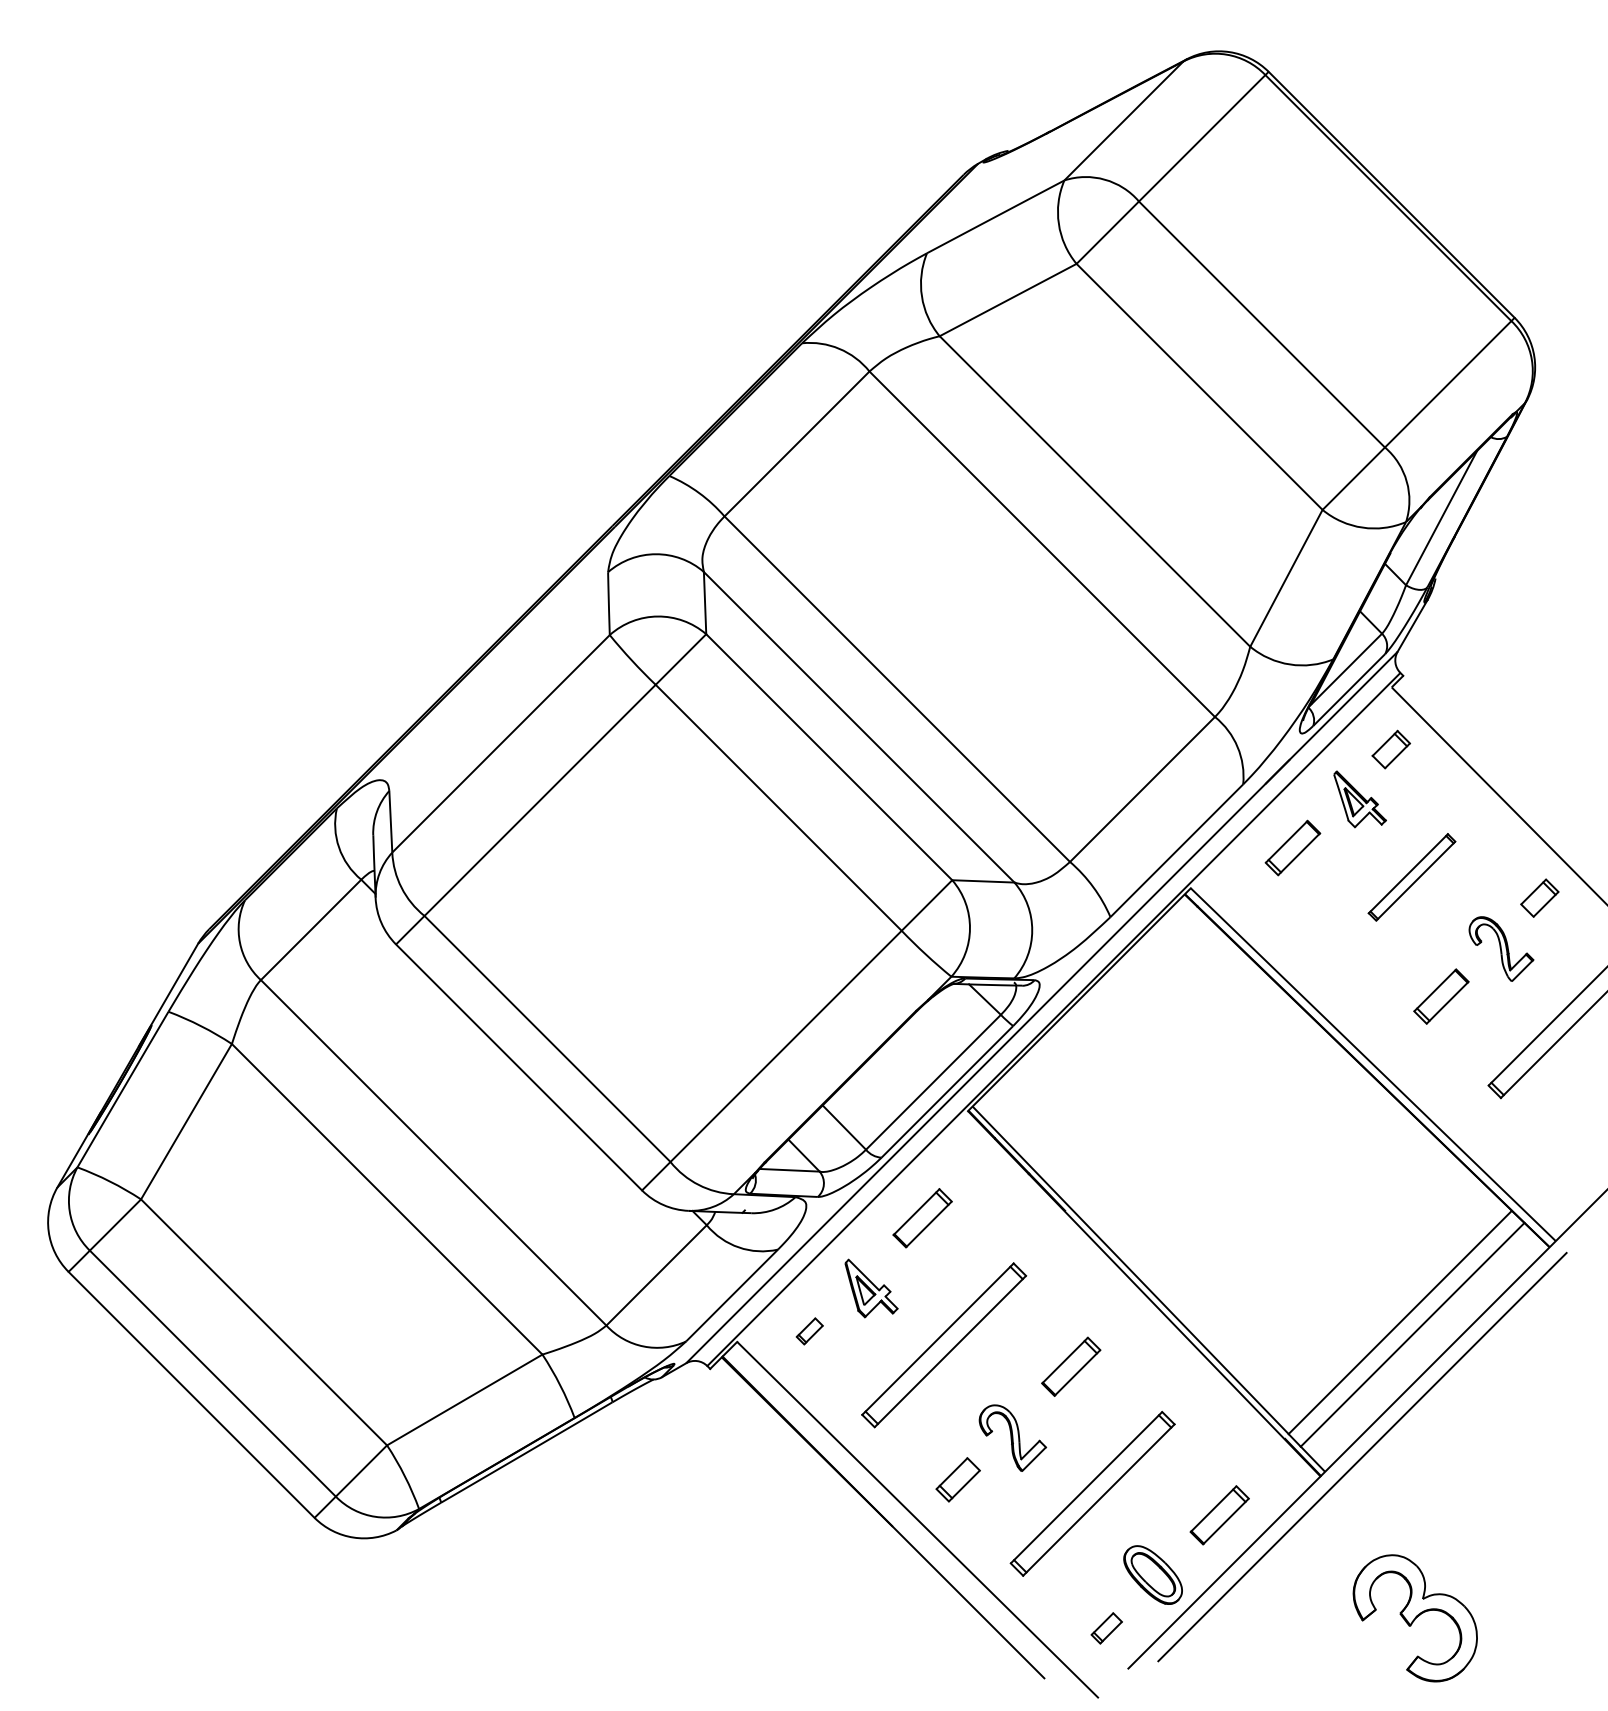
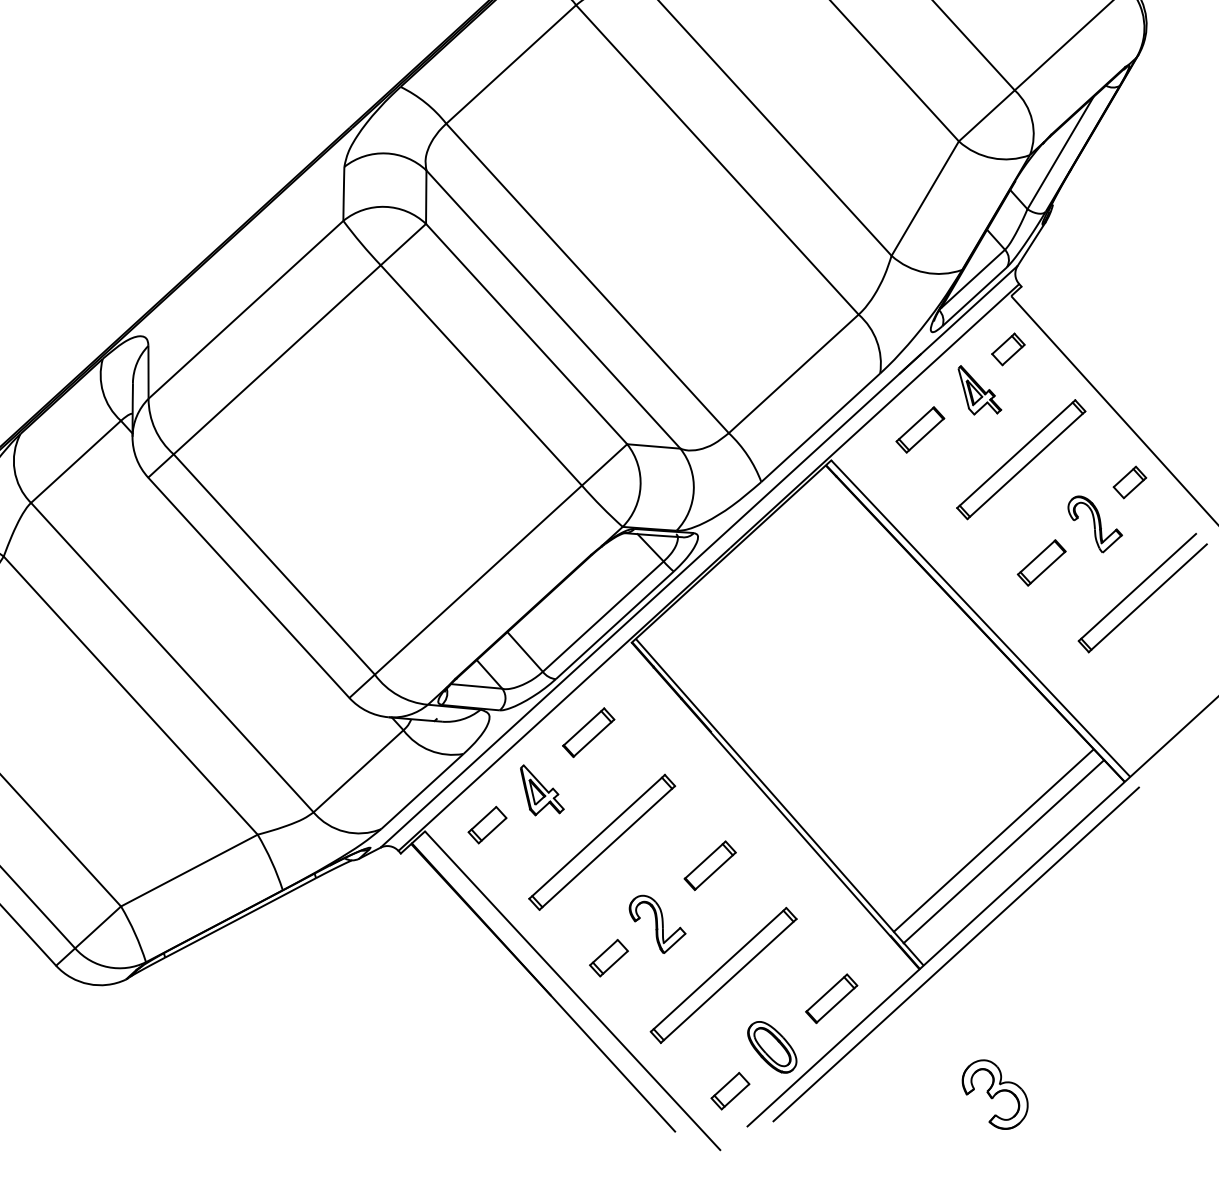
part: (1411, 877) -> (1020, 459), size x1.67
part: (809, 1331) -> (487, 825), size x1.67
part: (1414, 1618) -> (994, 1094), size x0.62
part: (1106, 1628) -> (730, 1091), size x1.43

